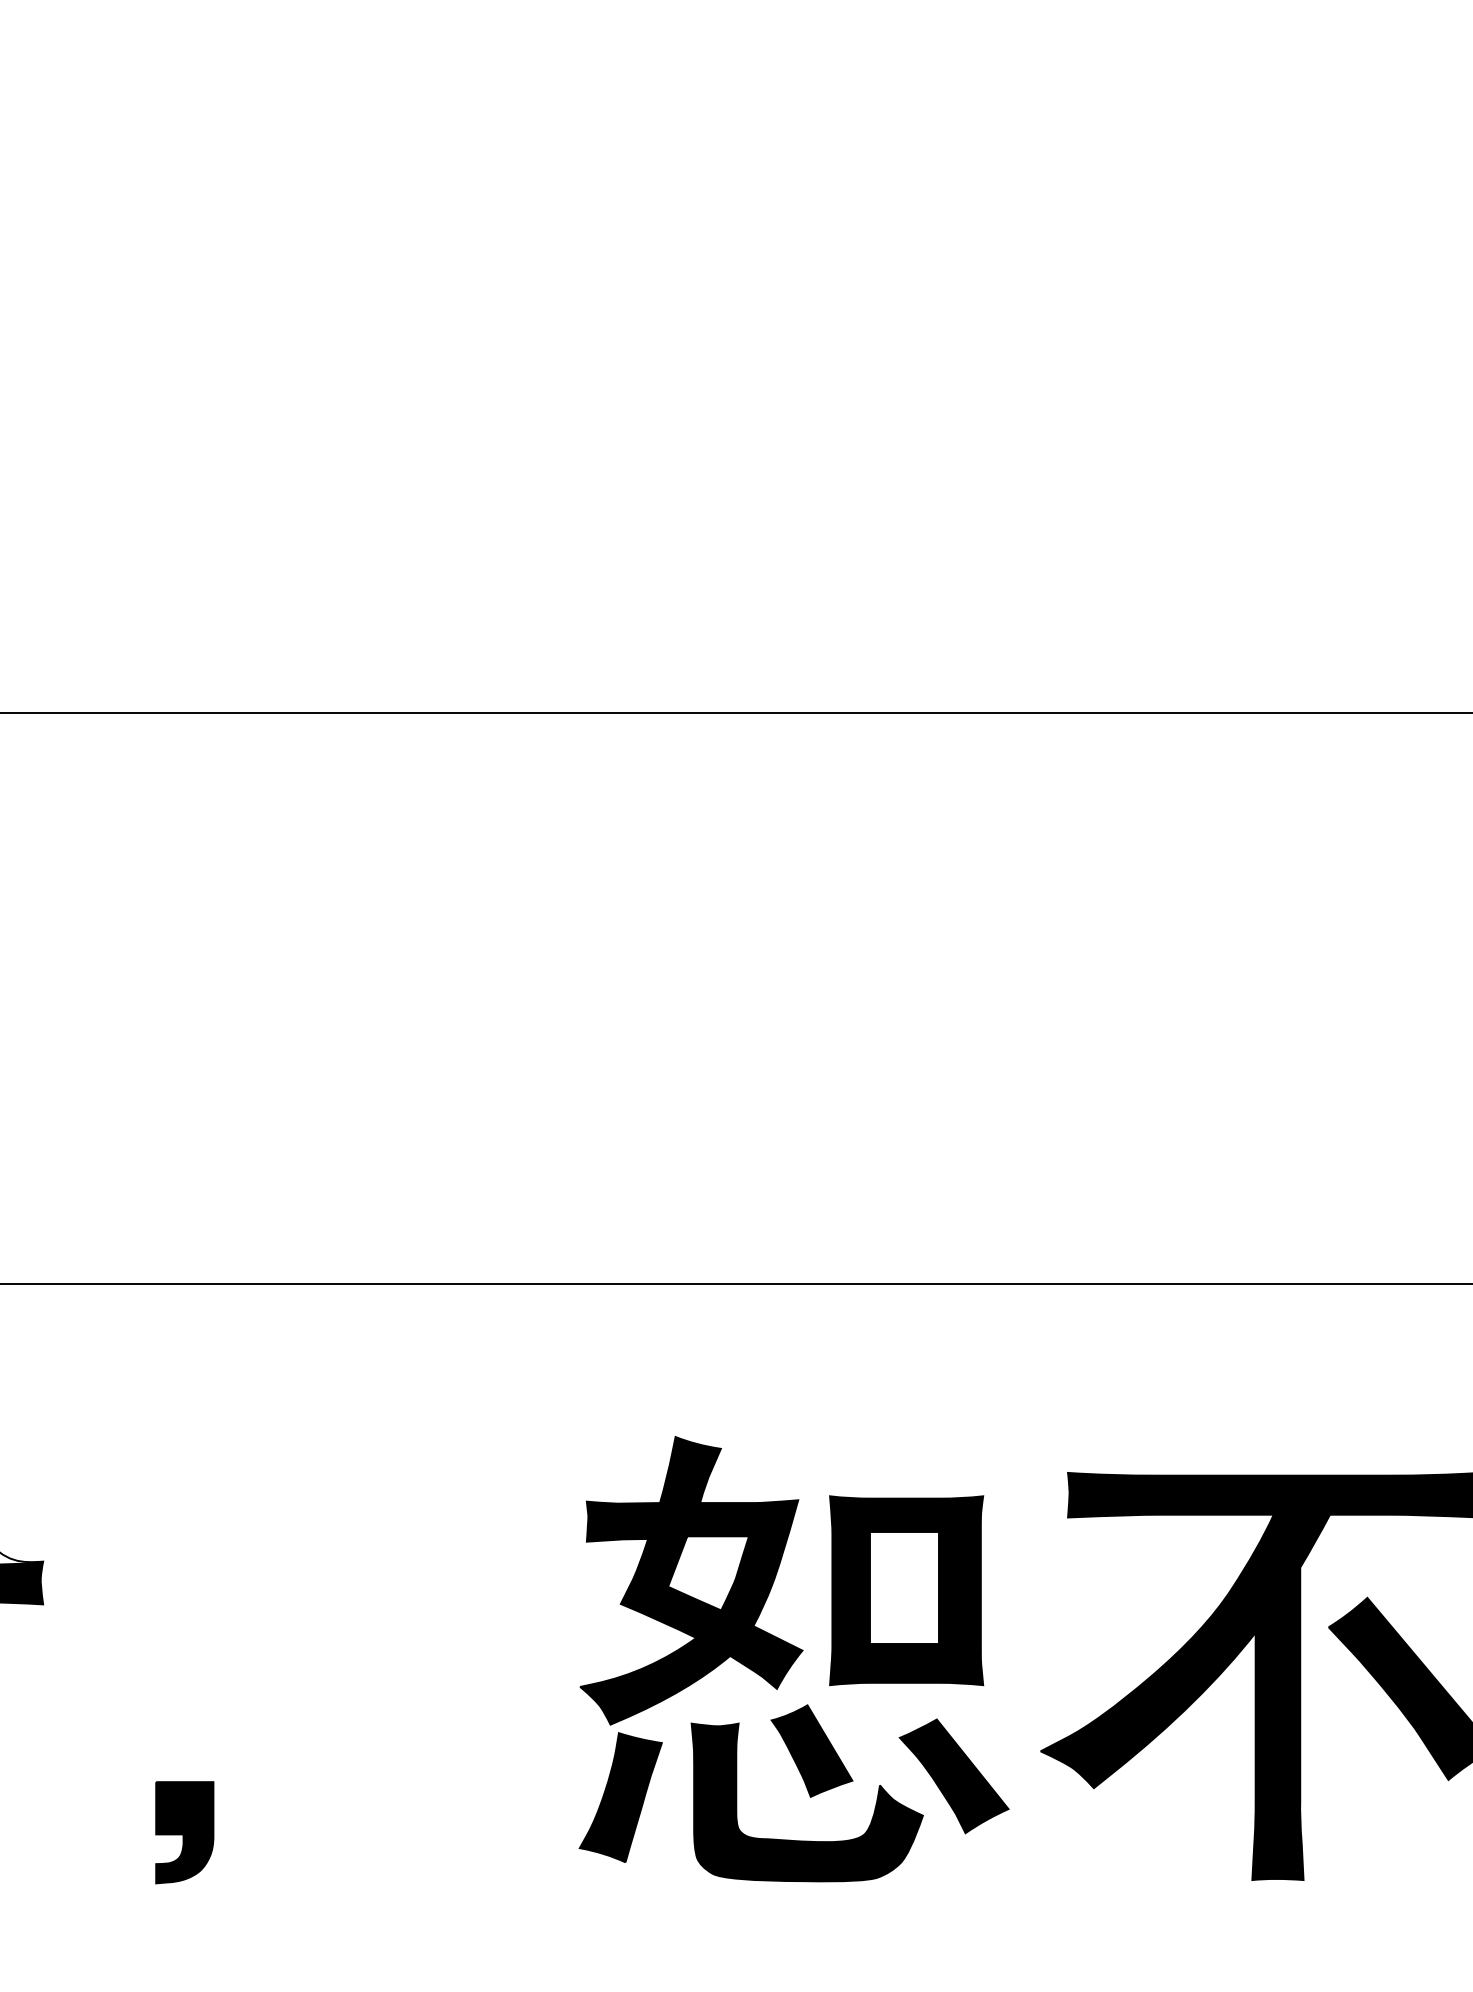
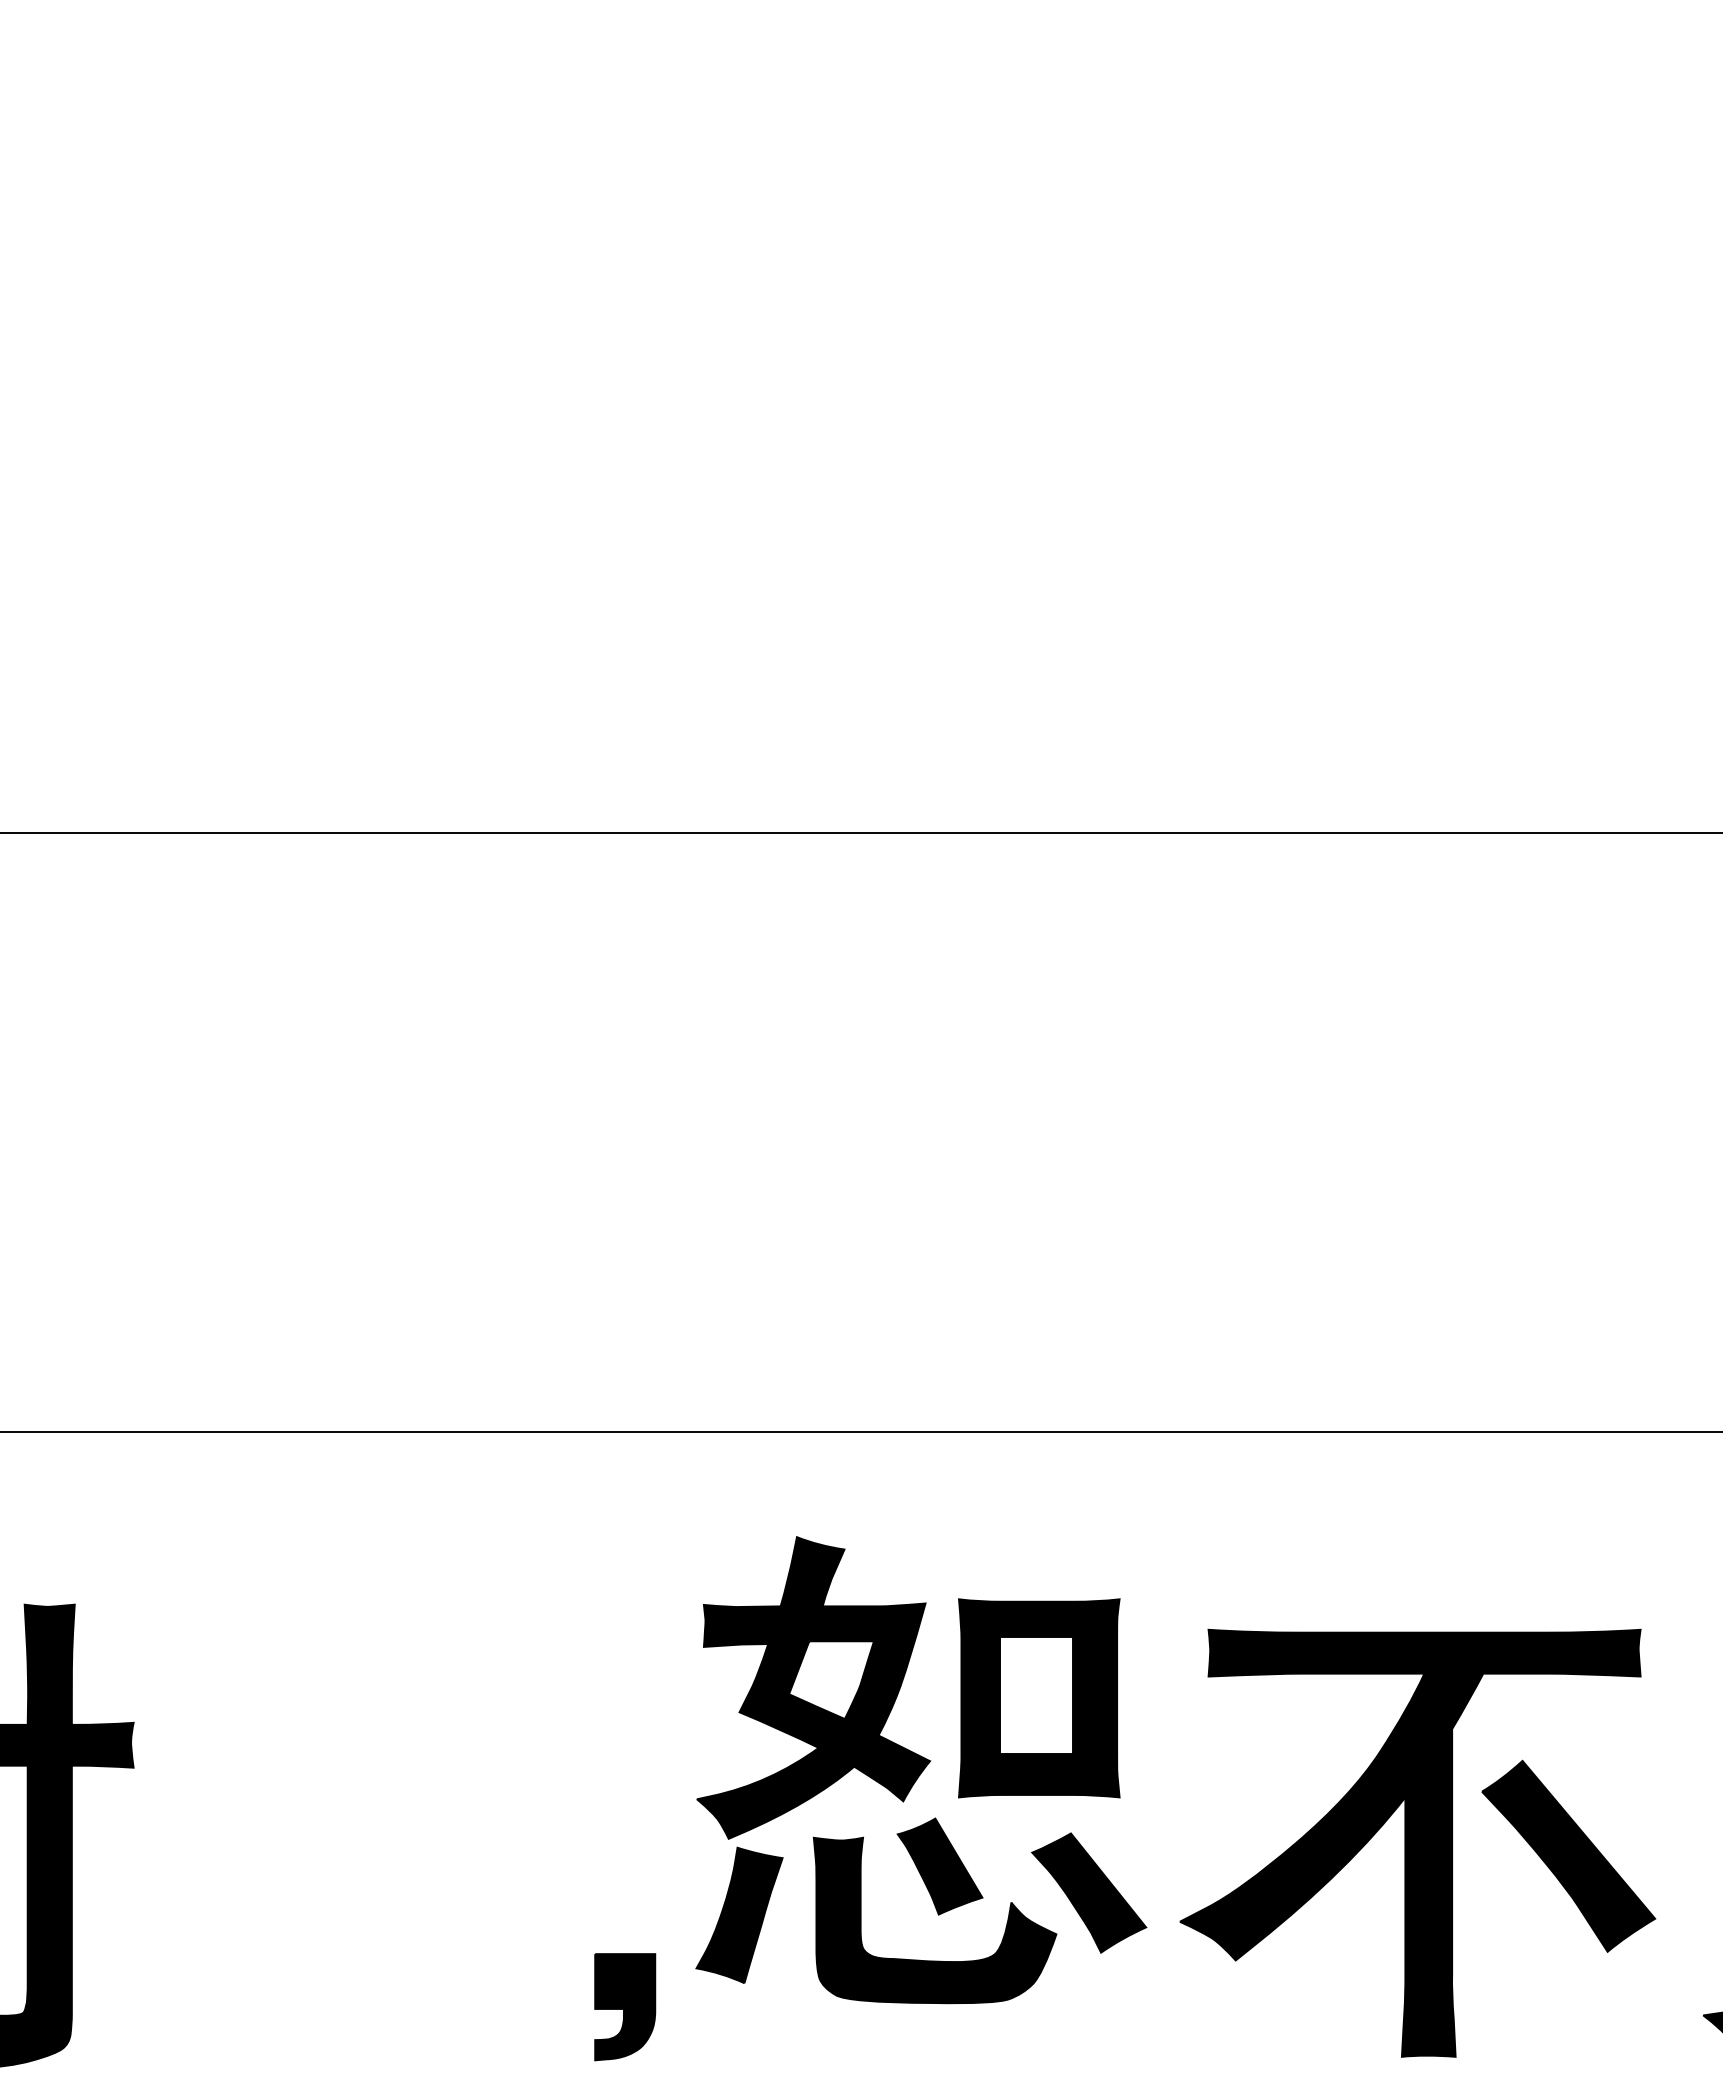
part: (794, 1659) -> (921, 1770), moved
part: (185, 1833) -> (625, 2007), moved

